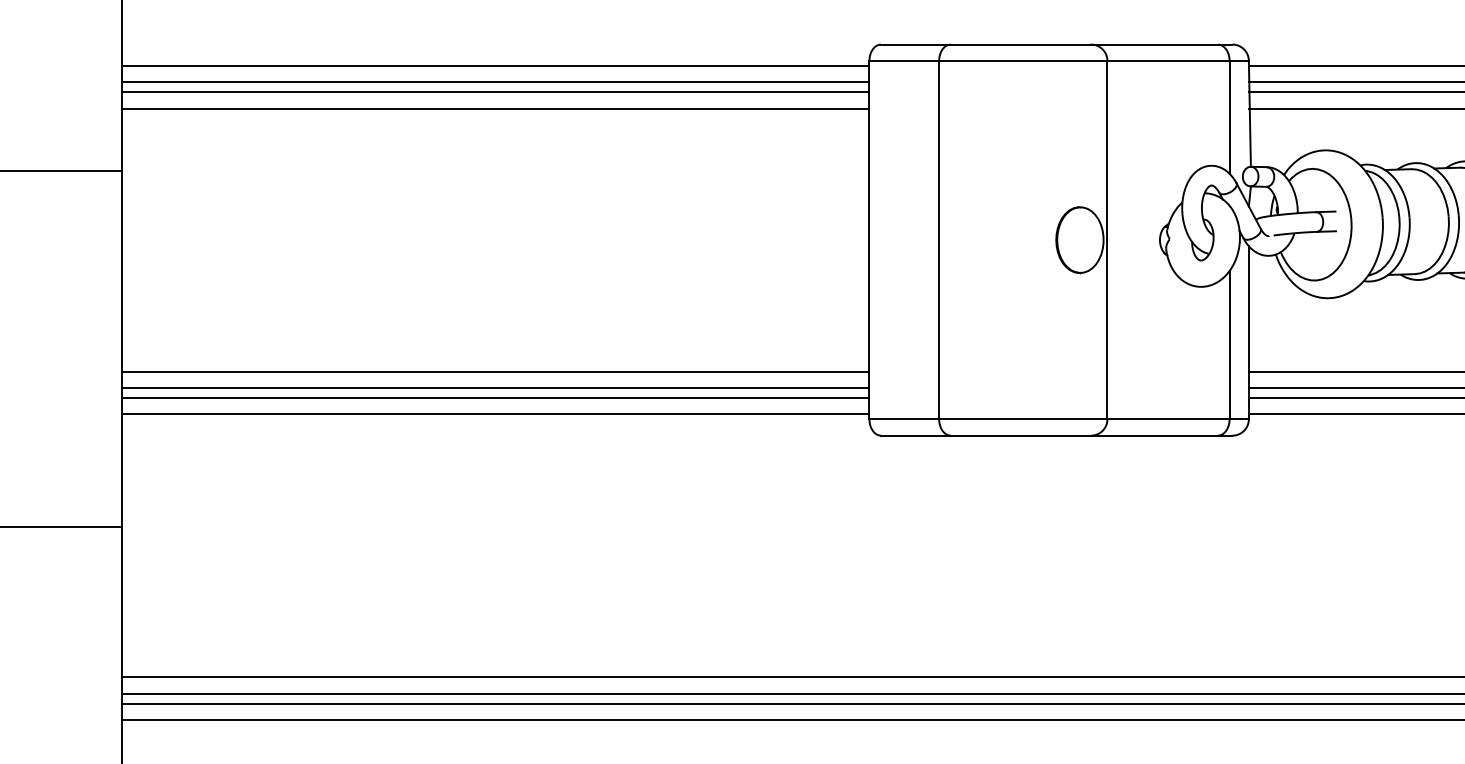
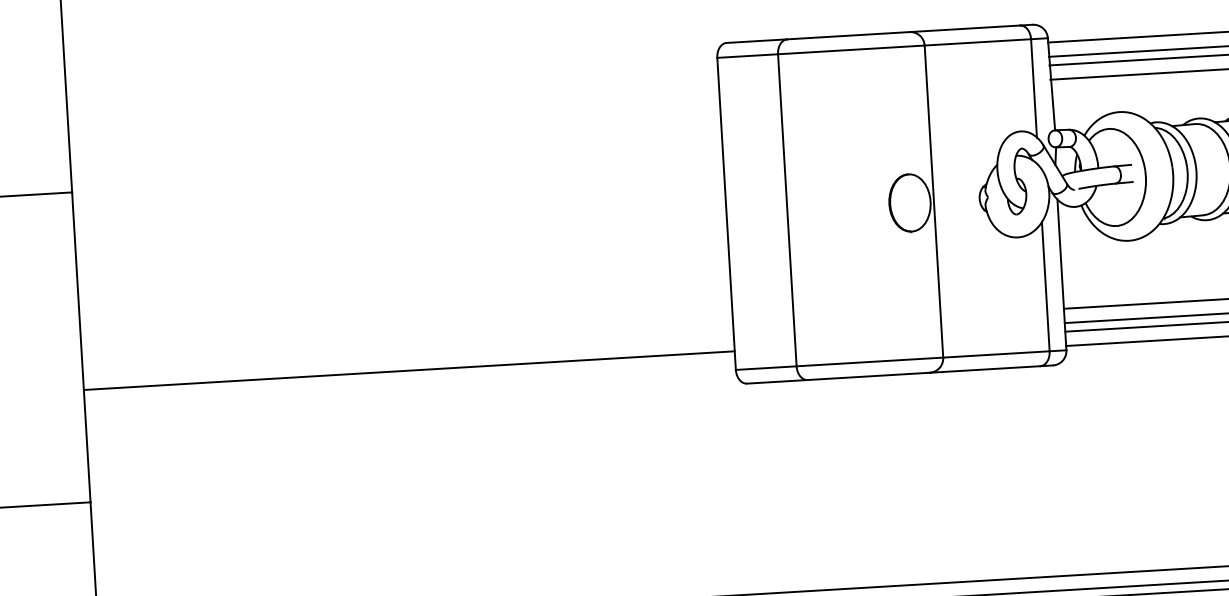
line: (495, 65) -> (391, 81), removed
line: (495, 82) -> (392, 95), removed
line: (495, 92) -> (393, 104), removed
line: (495, 108) -> (394, 118), removed
line: (495, 371) -> (407, 347), removed
line: (495, 388) -> (408, 362), removed
line: (495, 414) -> (409, 385), removed

